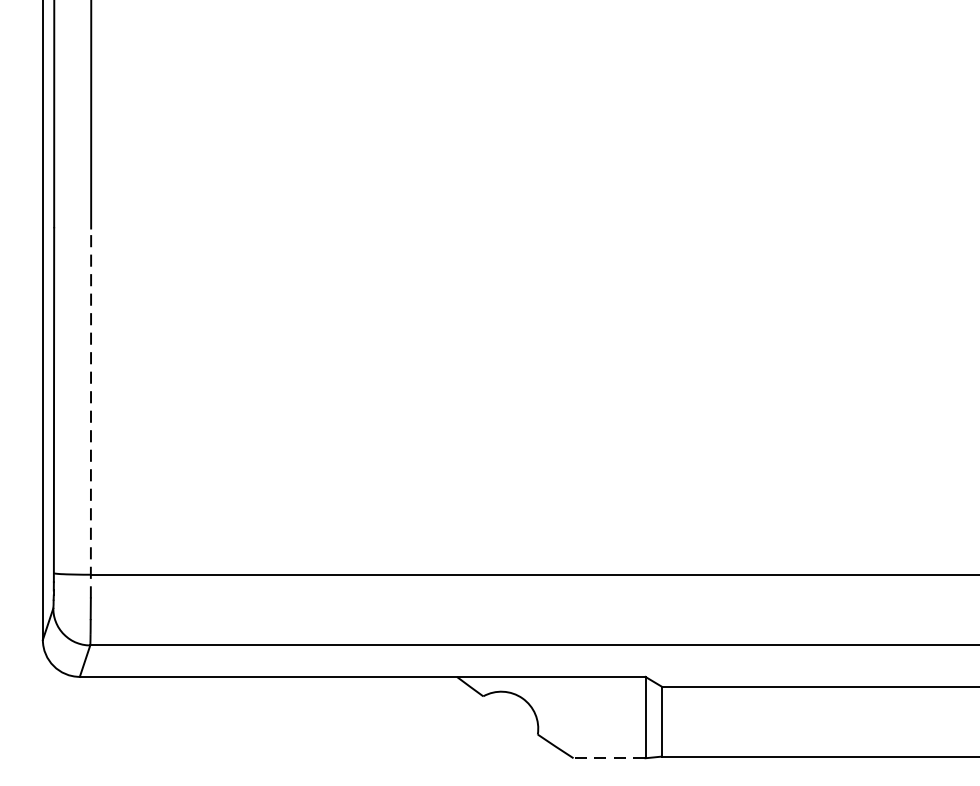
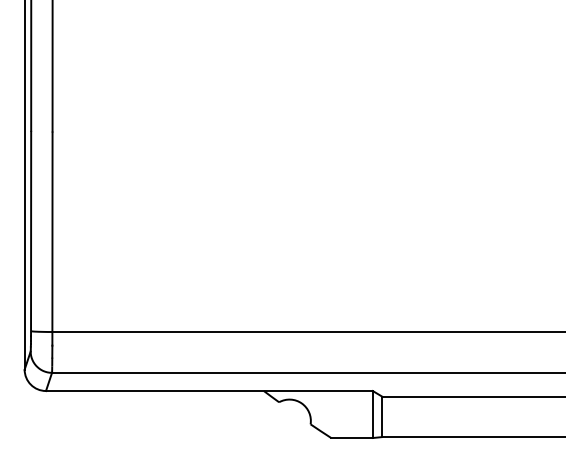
line: (91, 414) -> (52, 239), dashed -> solid
line: (610, 759) -> (352, 438), dashed -> solid

